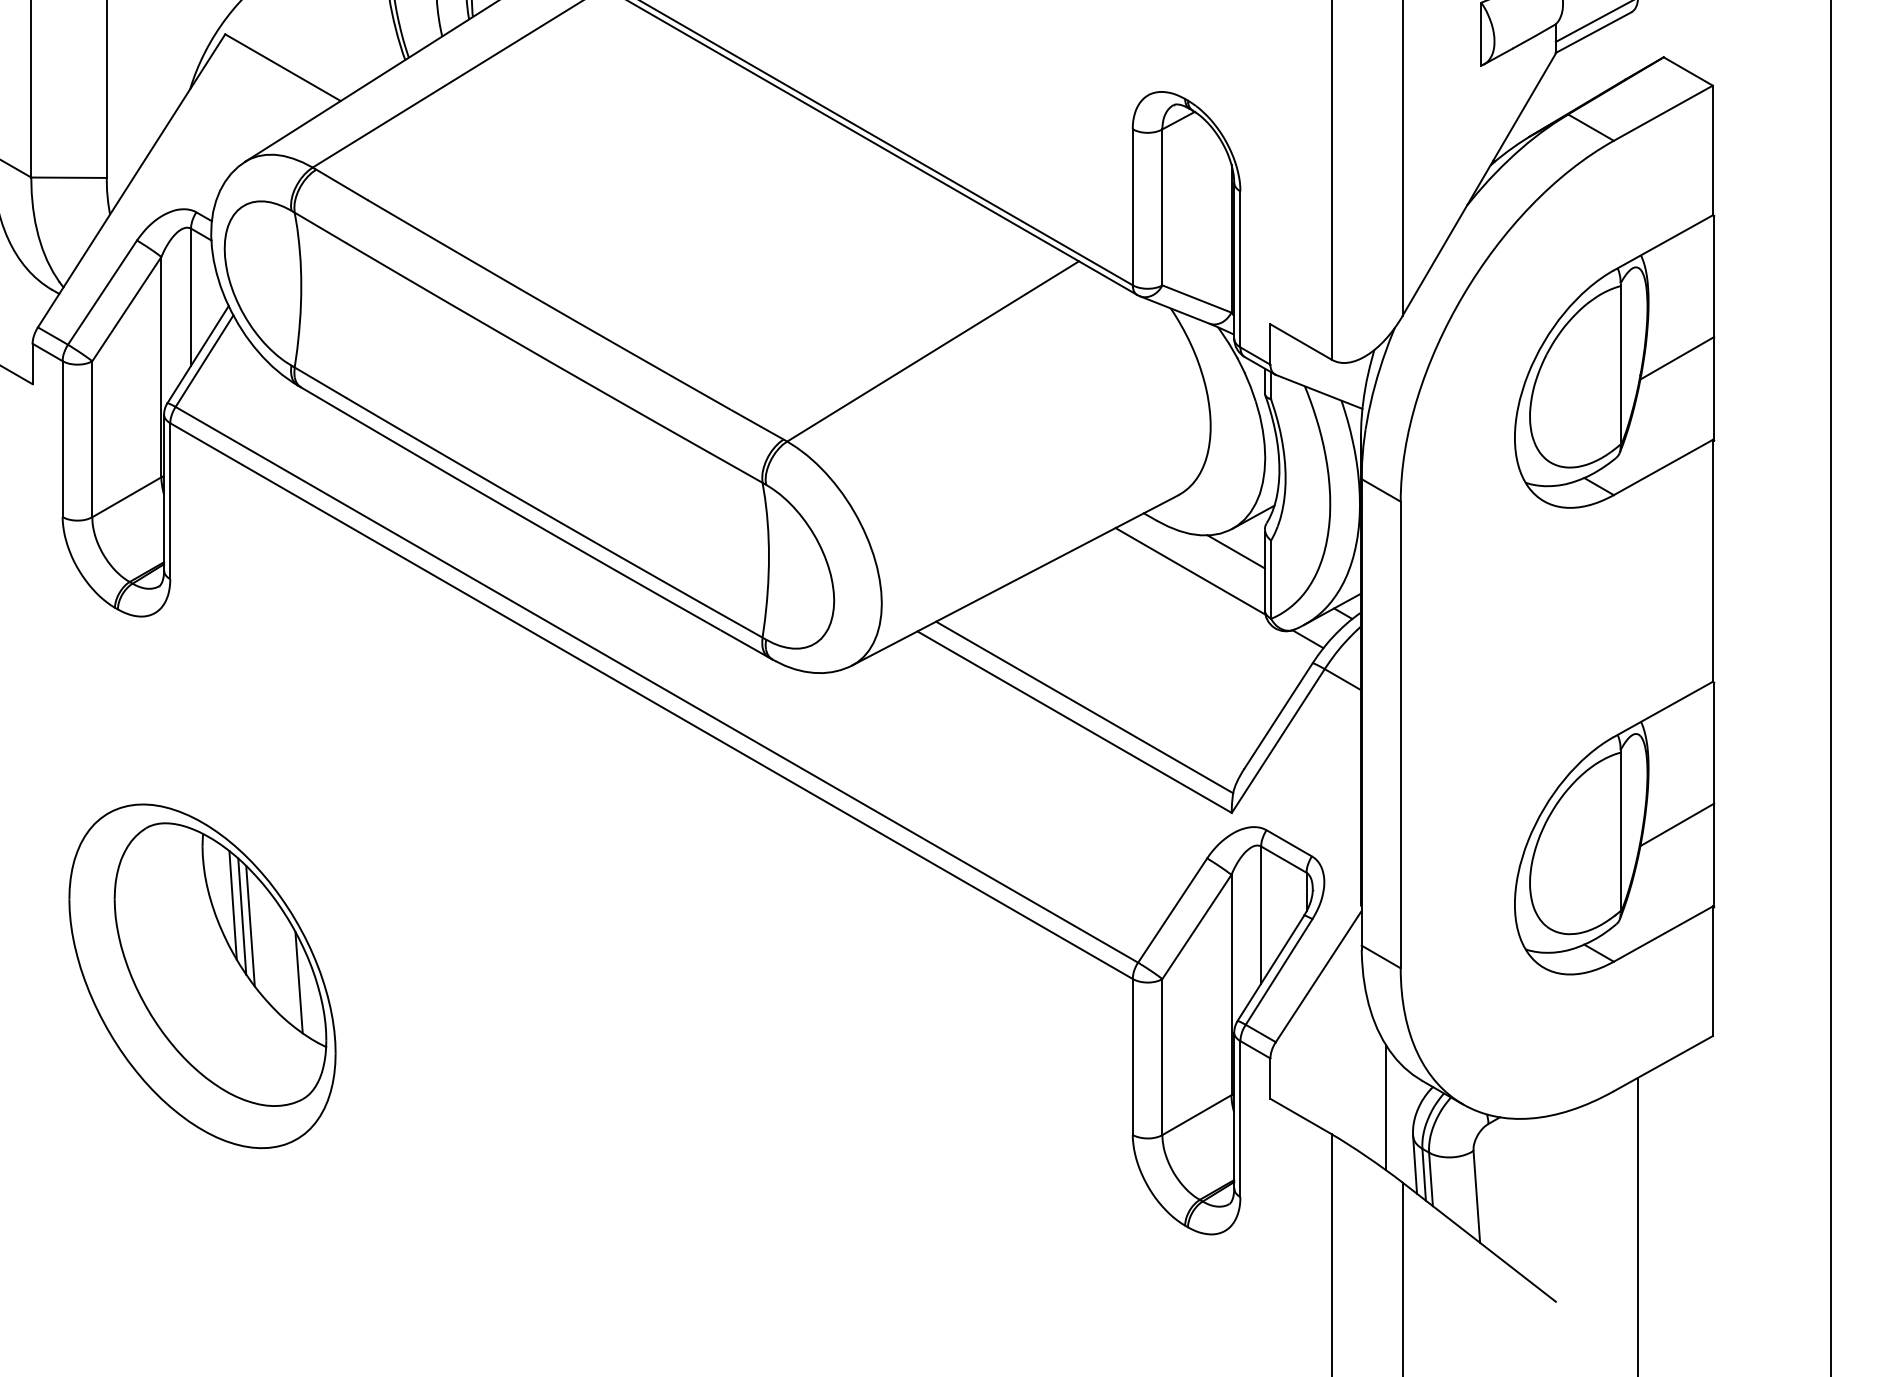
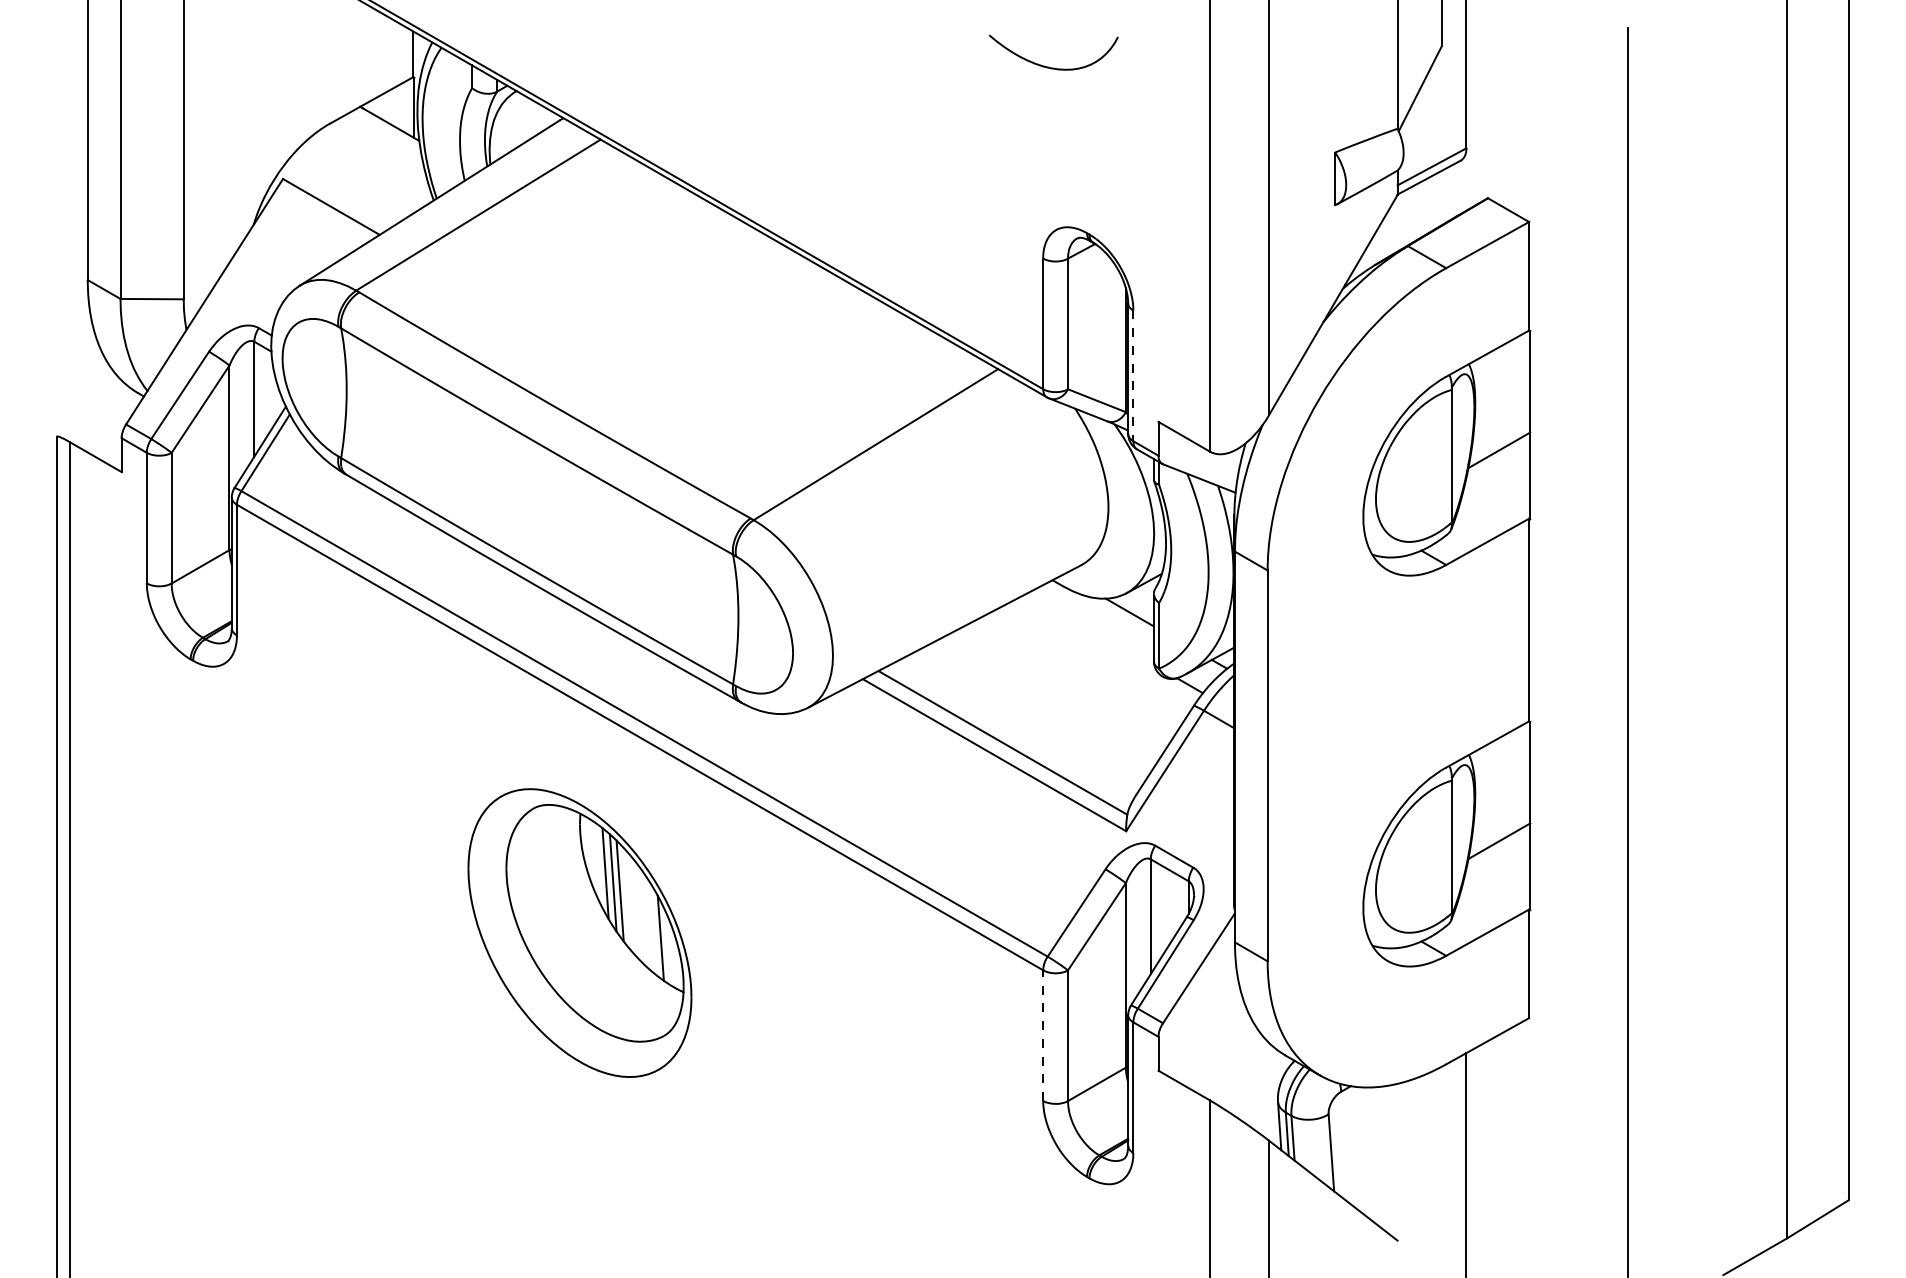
line: (1240, 270) -> (1133, 376), solid -> dashed
line: (1190, 570) -> (1091, 628), removed
part: (201, 975) -> (579, 932), moved
line: (1133, 1056) -> (1043, 1035), solid -> dashed
line: (1386, 1106) -> (1255, 1077), removed

